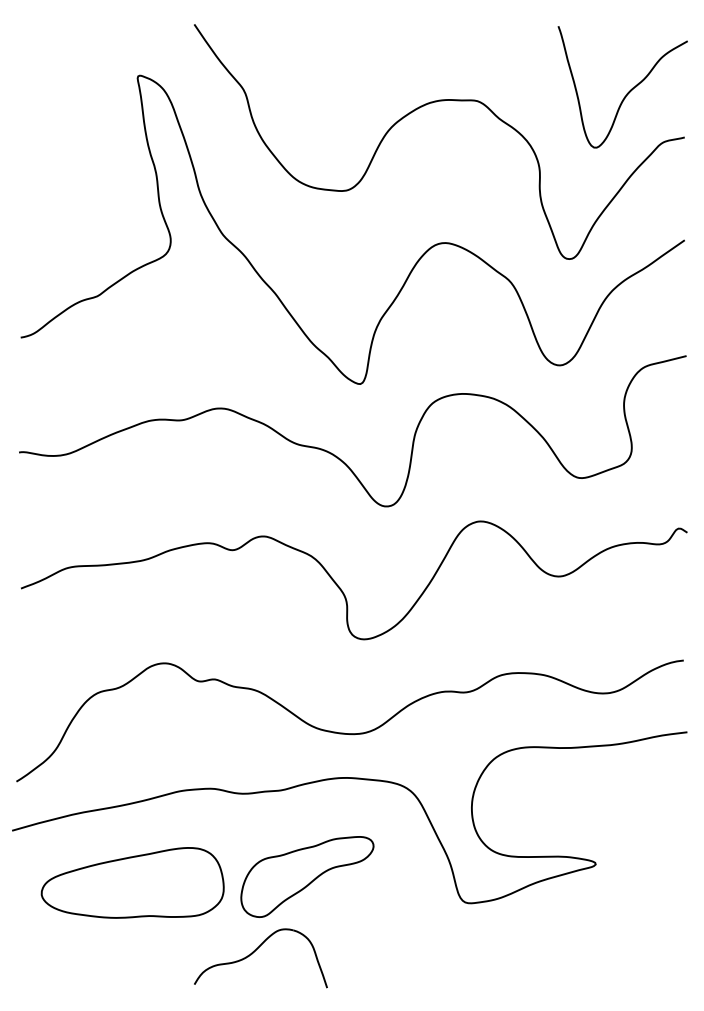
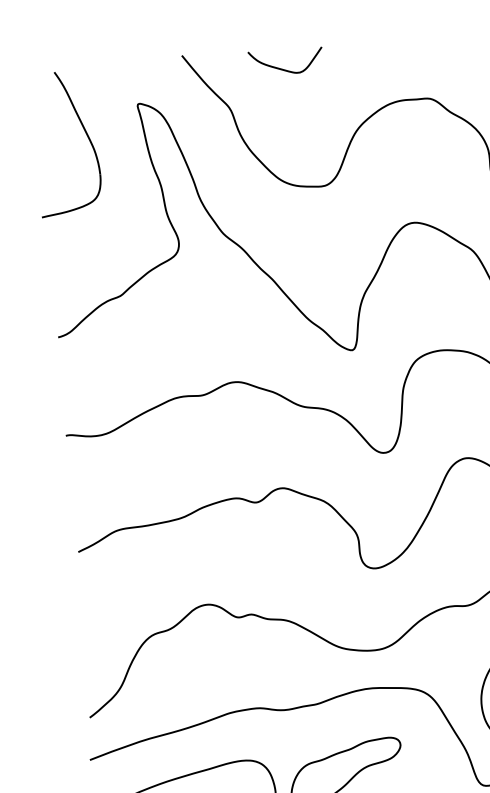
curve: (309, 50) -> (282, 68), added
part: (74, 104) -> (85, 133), added

